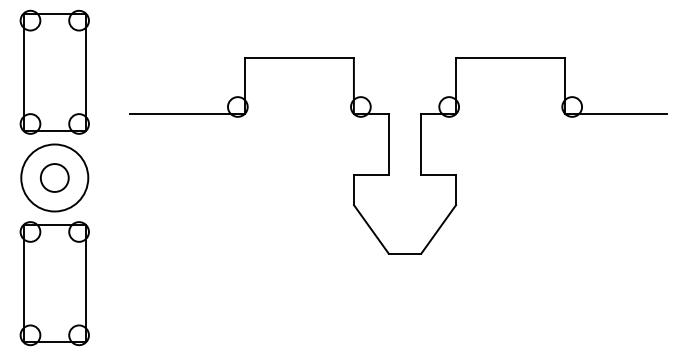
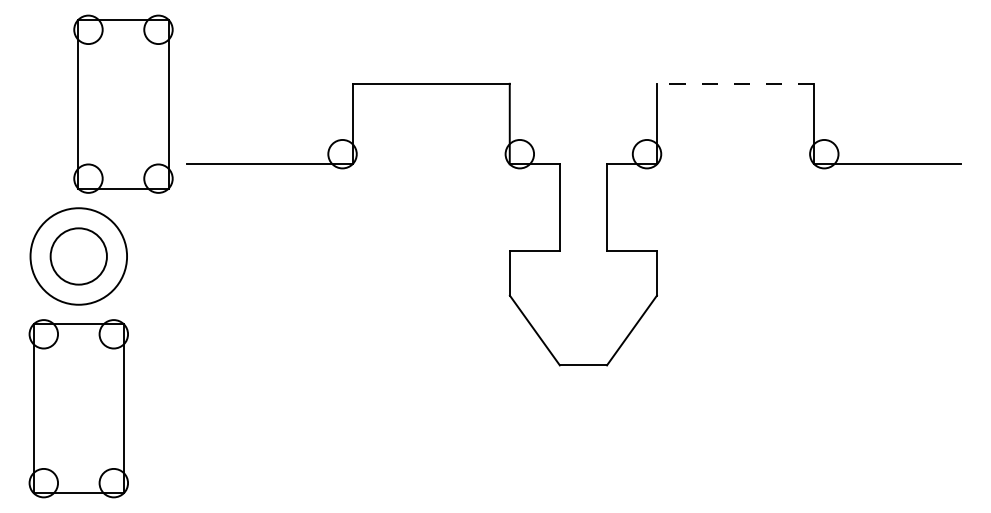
line: (510, 58) -> (735, 84), solid -> dashed
part: (54, 71) -> (123, 103), moved
circle: (54, 177) -> (78, 255), size x1.4

